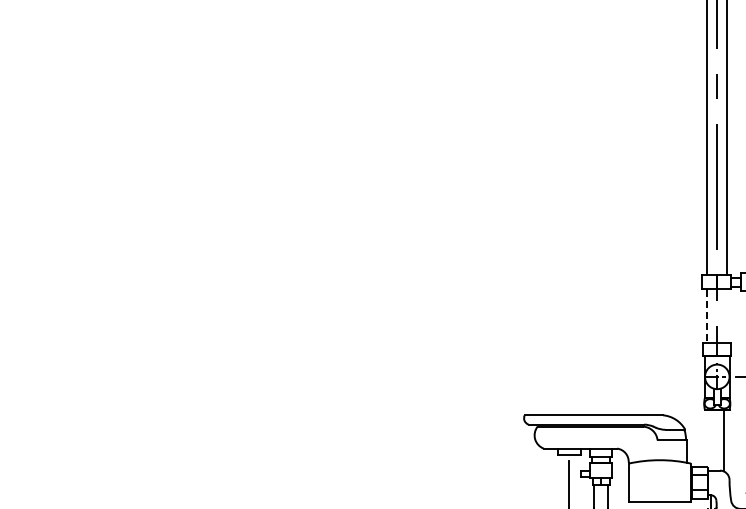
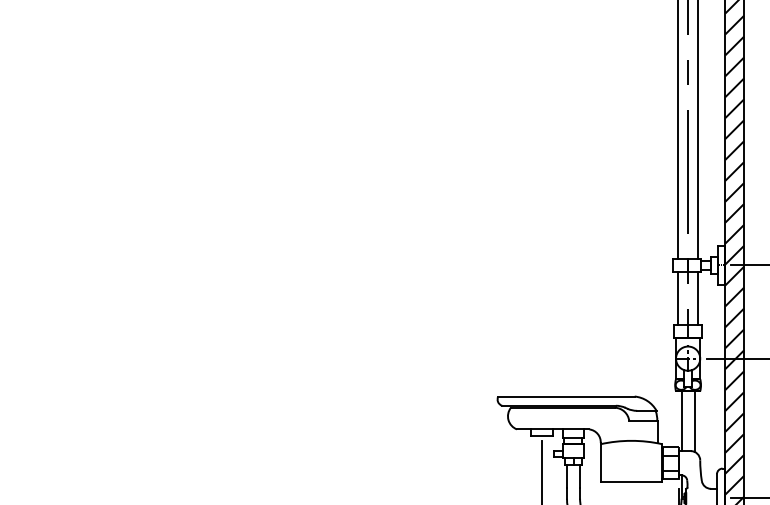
line: (726, 315) -> (697, 298), added
line: (707, 316) -> (678, 299), dashed -> solid
line: (710, 440) -> (681, 421), added

